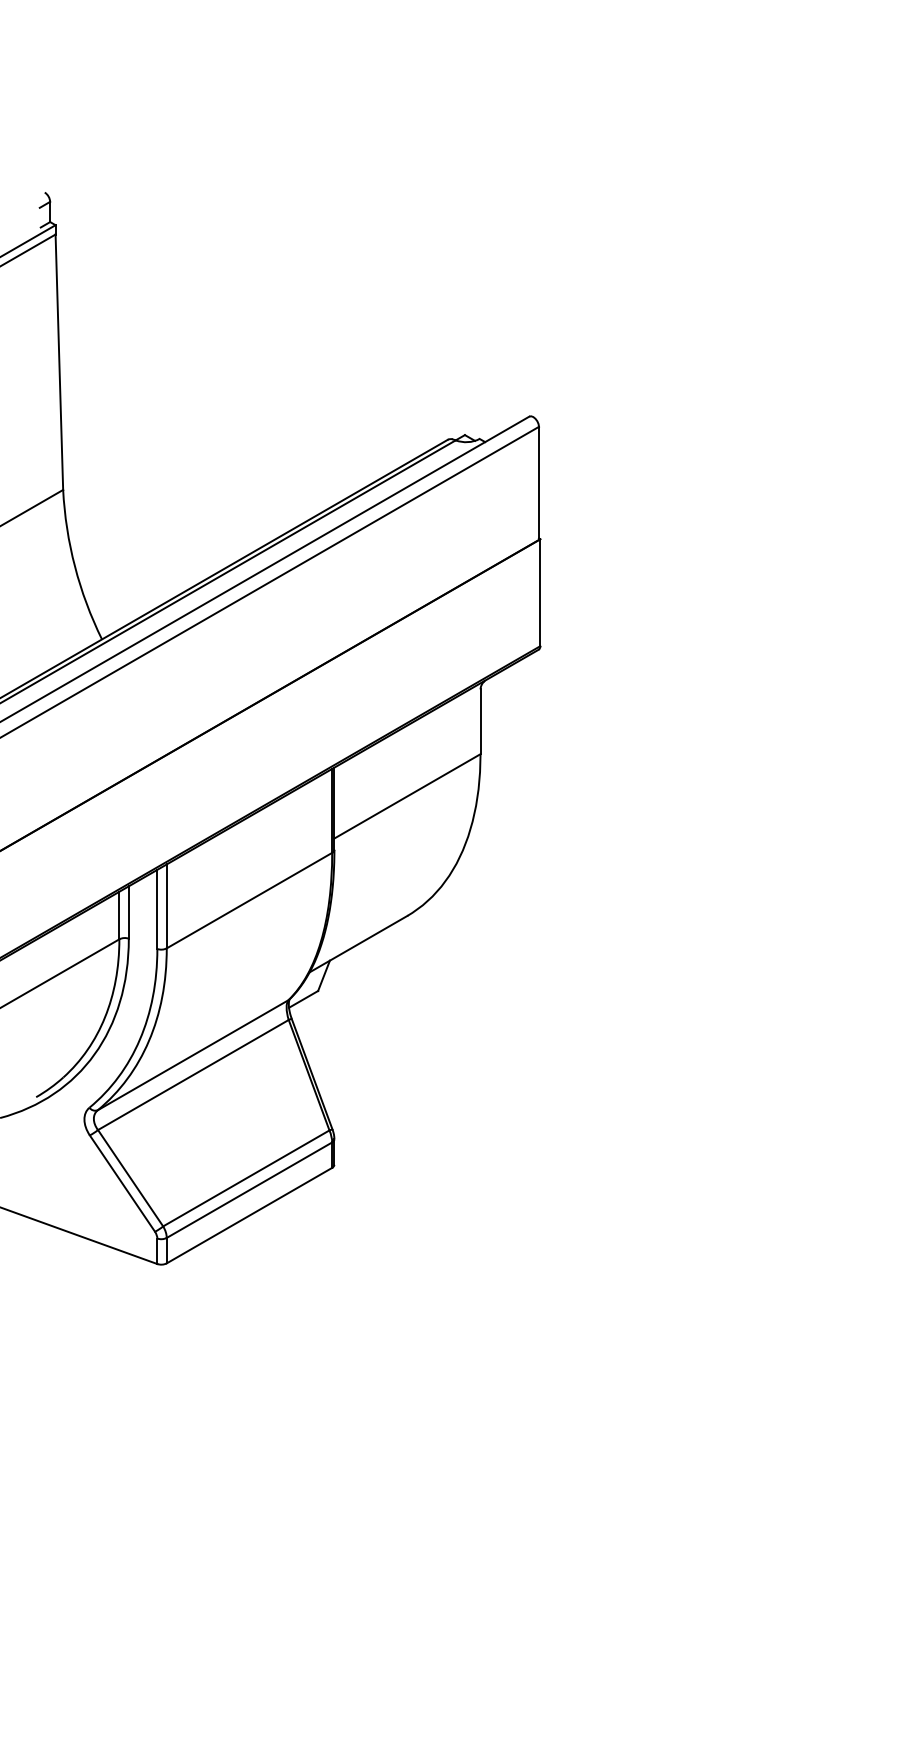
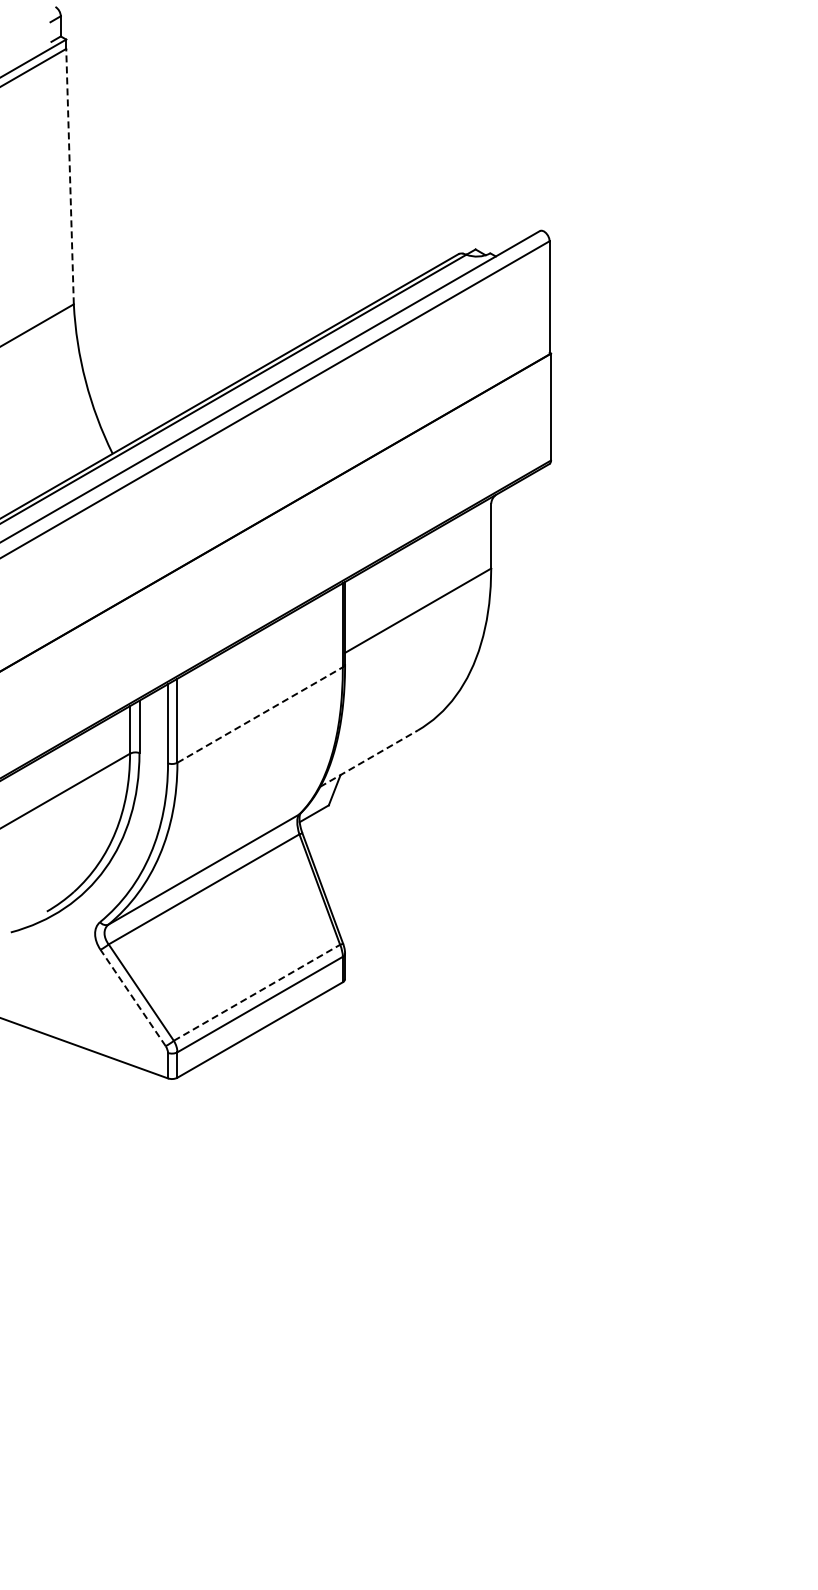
line: (59, 362) -> (70, 176), solid -> dashed
line: (249, 900) -> (260, 714), solid -> dashed
line: (358, 944) -> (369, 758), solid -> dashed
line: (246, 1178) -> (257, 992), solid -> dashed
line: (122, 1183) -> (133, 997), solid -> dashed

